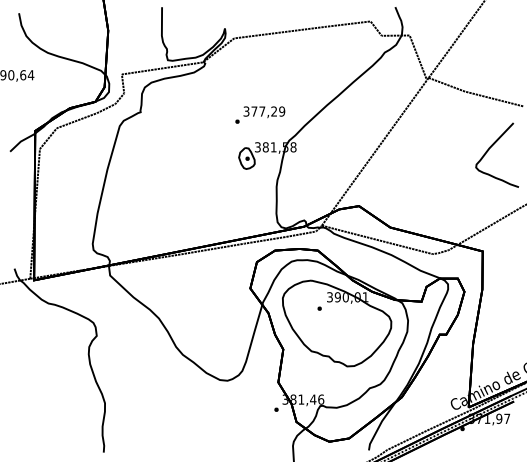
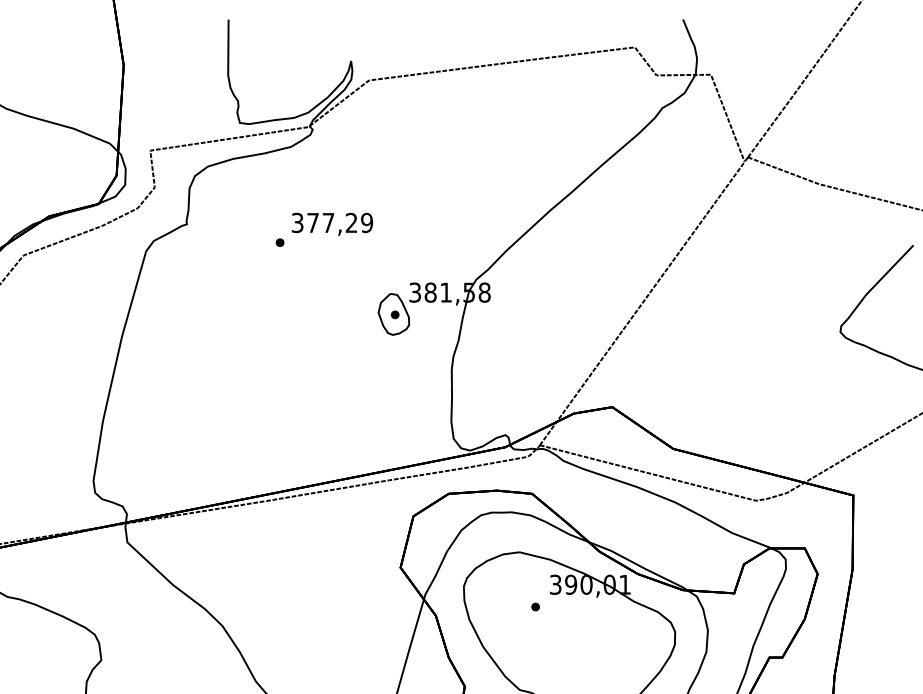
text: (260, 114) -> (324, 228), moved

